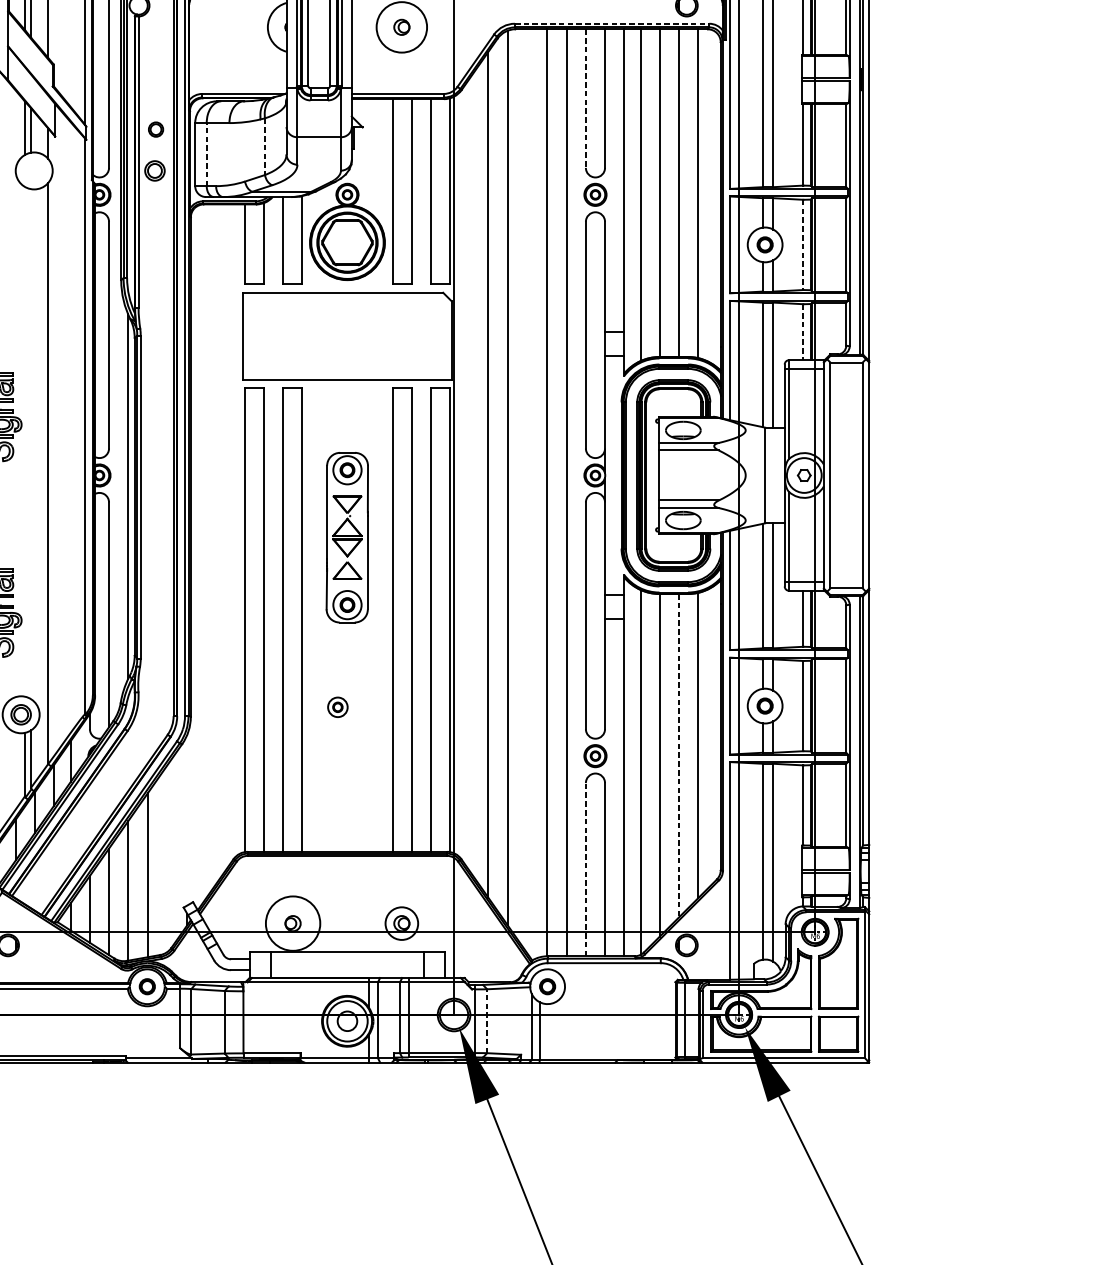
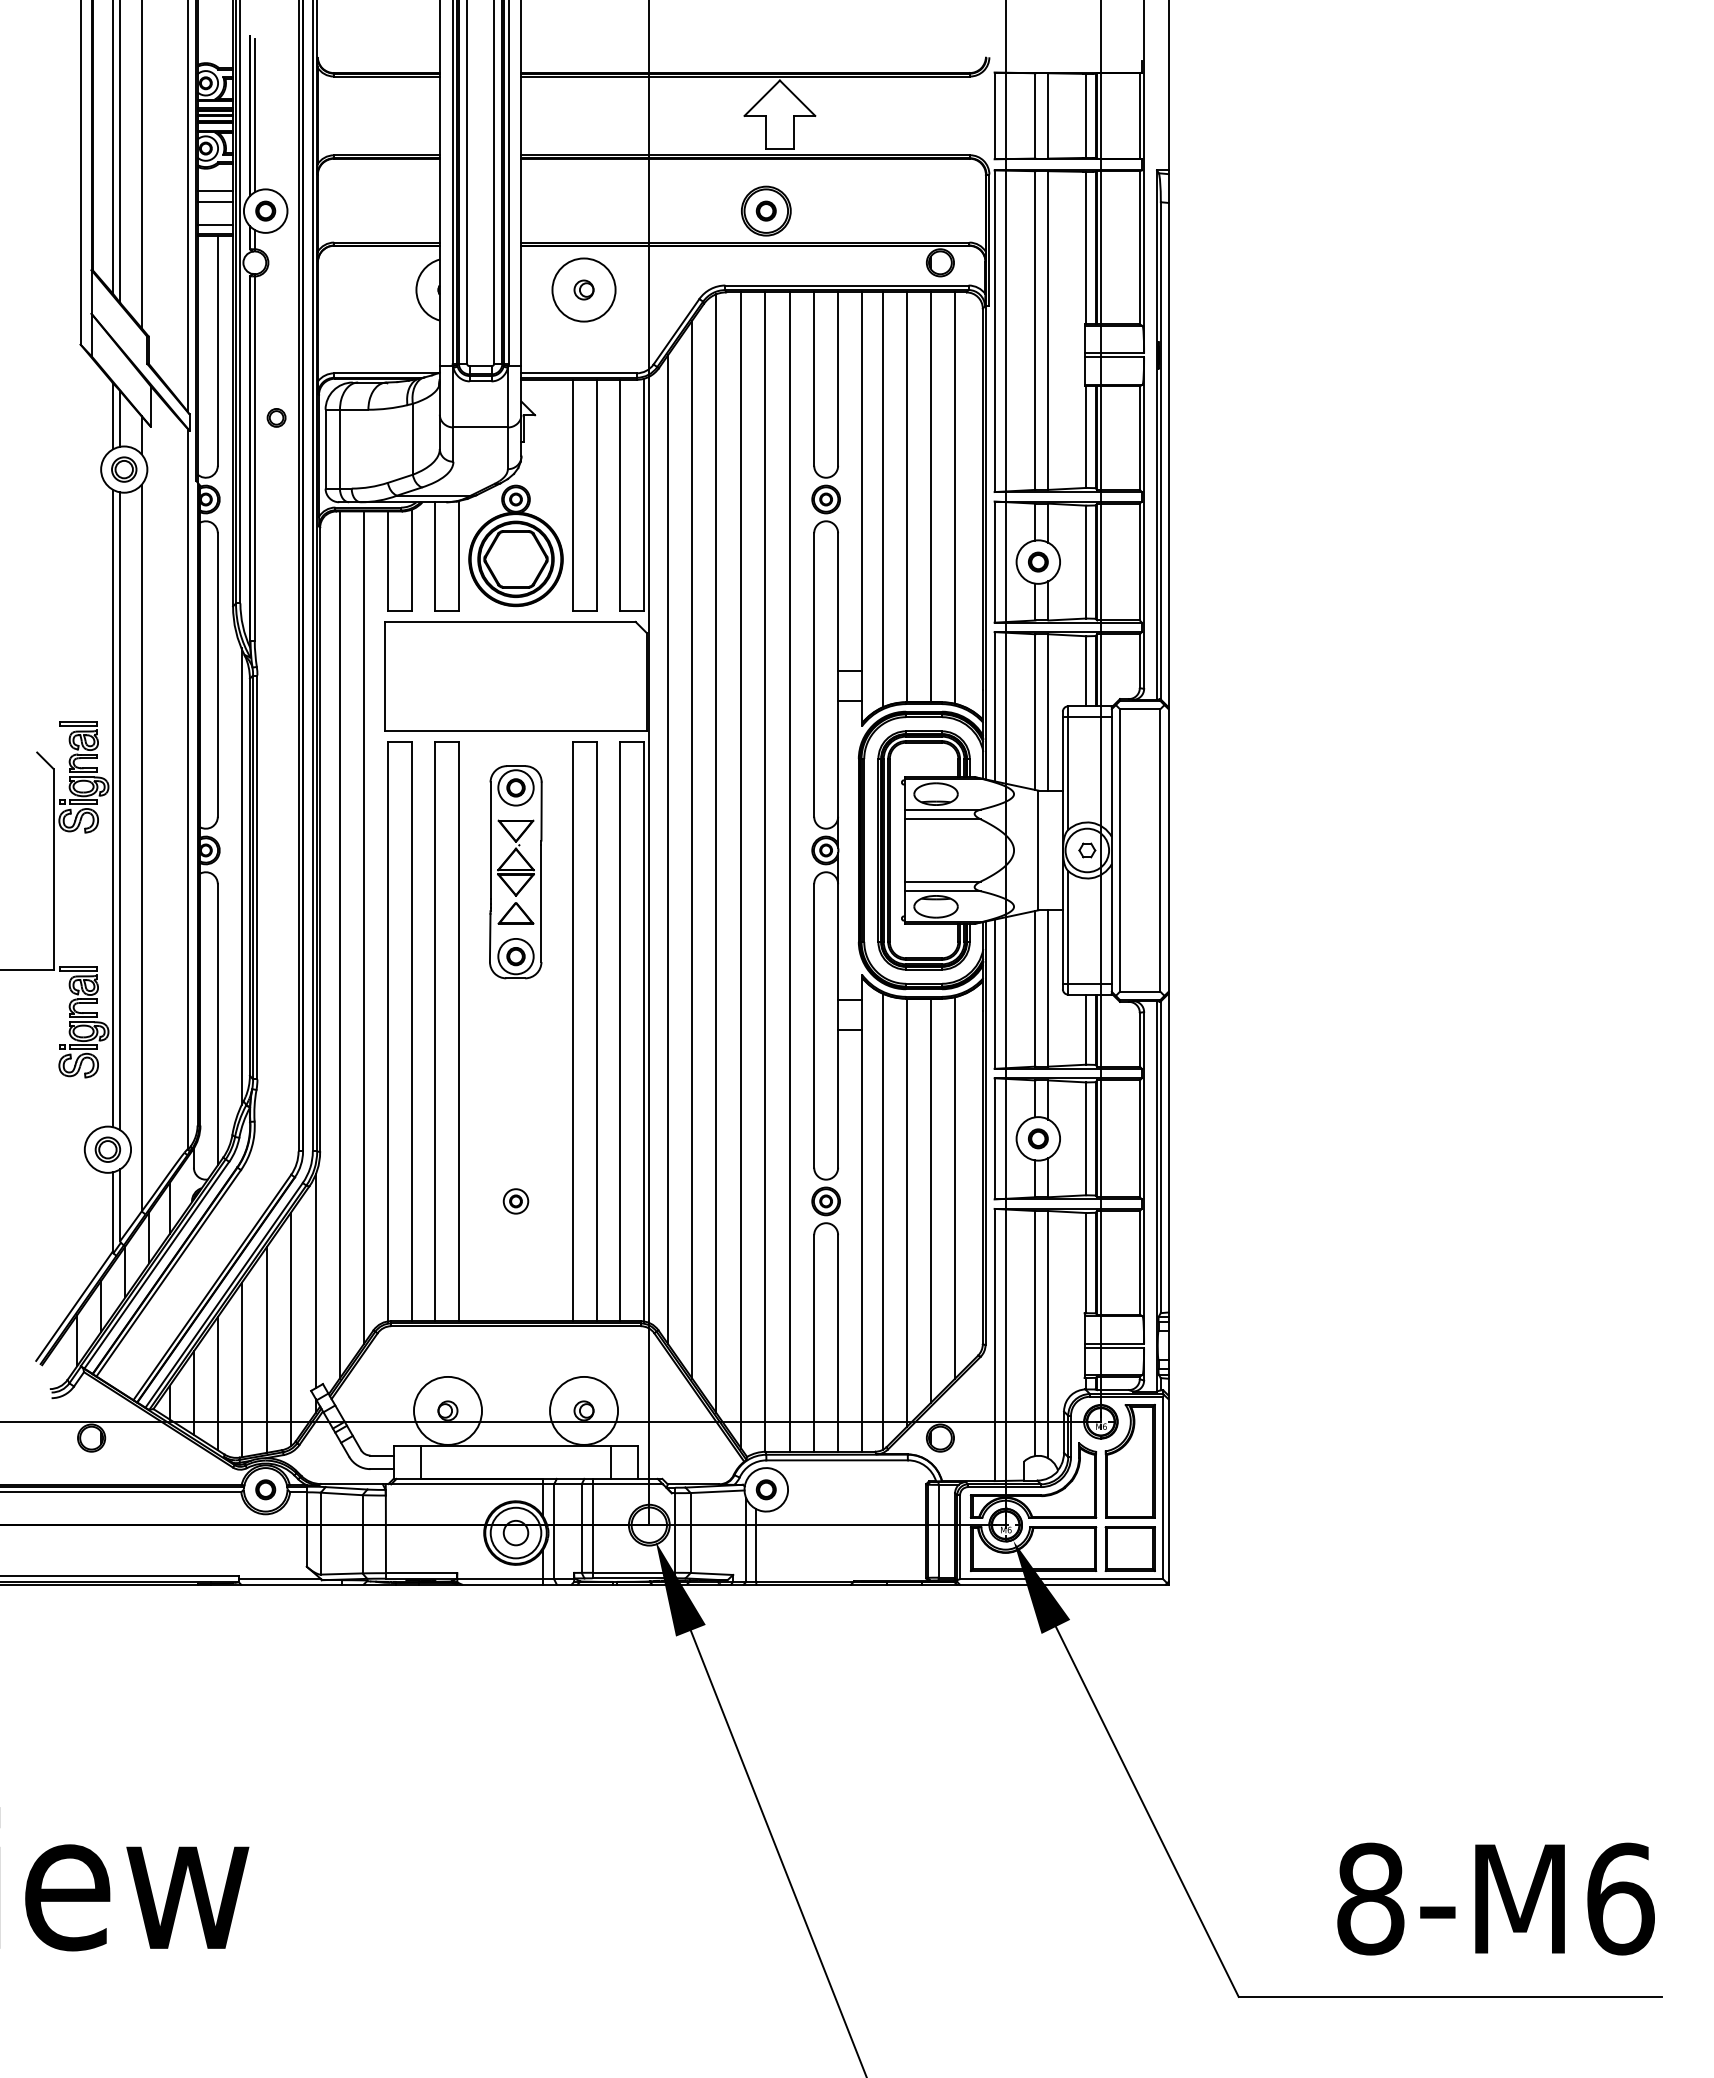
line: (612, 23) -> (847, 285), dashed -> solid
line: (586, 98) -> (814, 379), dashed -> solid
line: (264, 146) -> (412, 439), dashed -> solid
line: (207, 154) -> (340, 448), dashed -> solid
part: (155, 170) -> (124, 469), moved
line: (803, 245) -> (1086, 562), dashed -> solid
line: (803, 332) -> (1086, 671), dashed -> solid
line: (24, 441) -> (112, 808), added
line: (31, 444) -> (120, 811), added
line: (469, 474) -> (668, 849), added
line: (527, 491) -> (741, 870), added
line: (225, 537) -> (363, 927), added
part: (347, 537) -> (515, 872), moved
line: (206, 550) -> (339, 944), added
part: (337, 707) -> (515, 1201), moved
line: (678, 756) -> (930, 1201), dashed -> solid
line: (187, 820) -> (315, 1281), added
line: (167, 858) -> (290, 1329), added
line: (586, 868) -> (814, 1342), dashed -> solid
circle: (402, 923) -> (584, 1410), size x1.67
line: (487, 1021) -> (690, 1533), dashed -> solid

